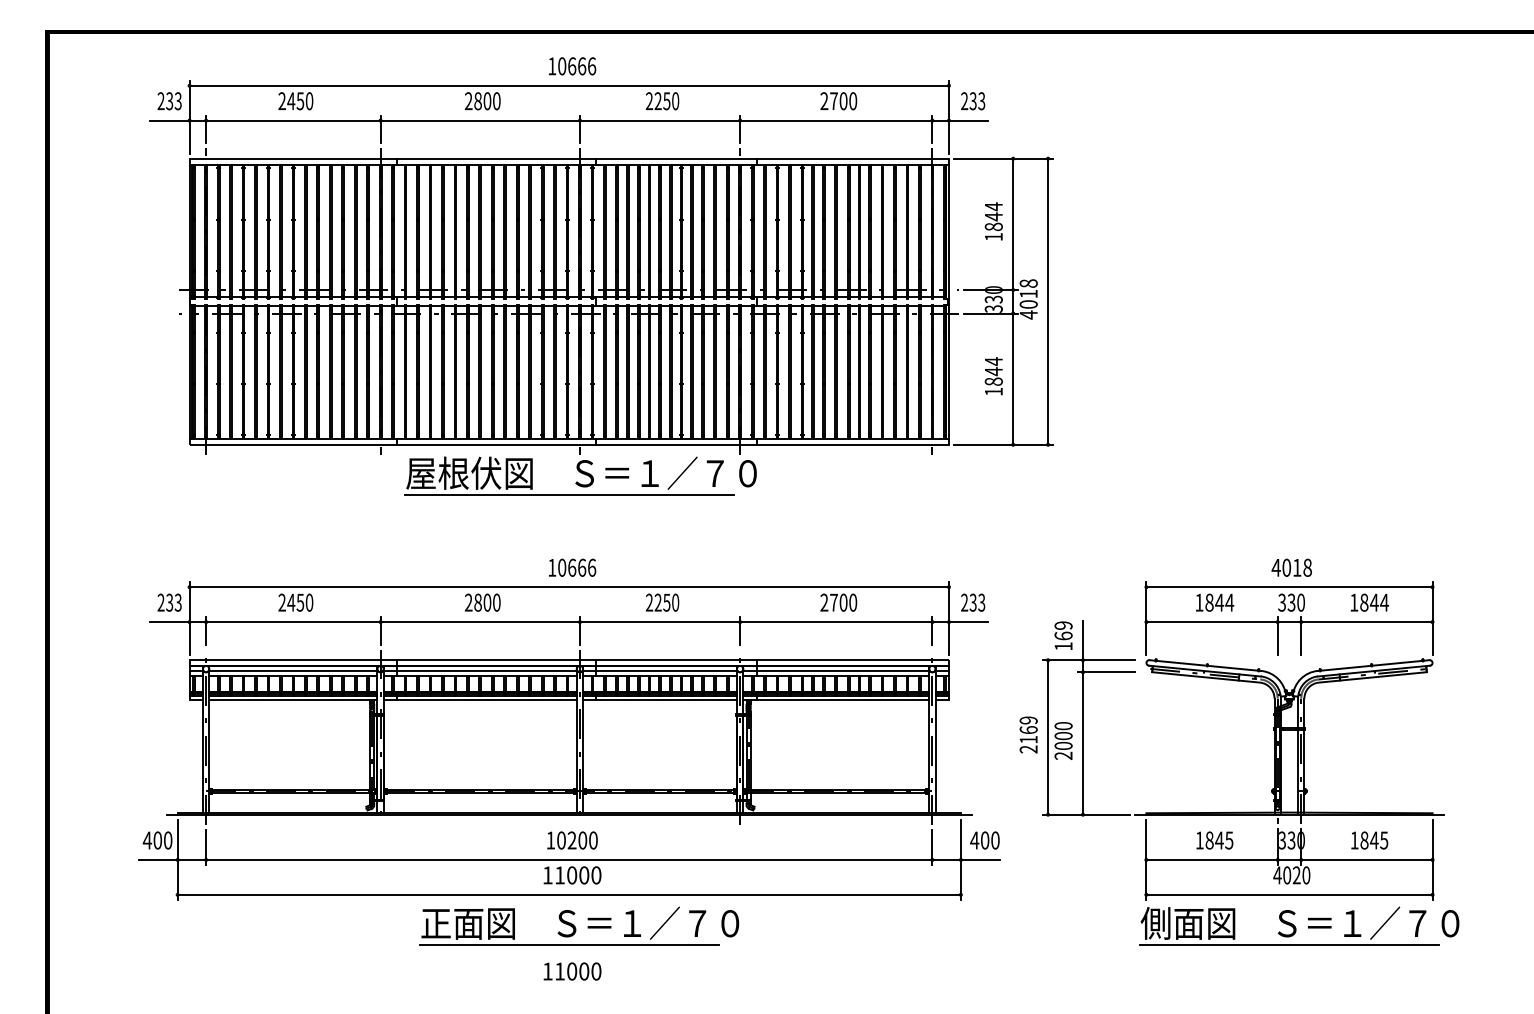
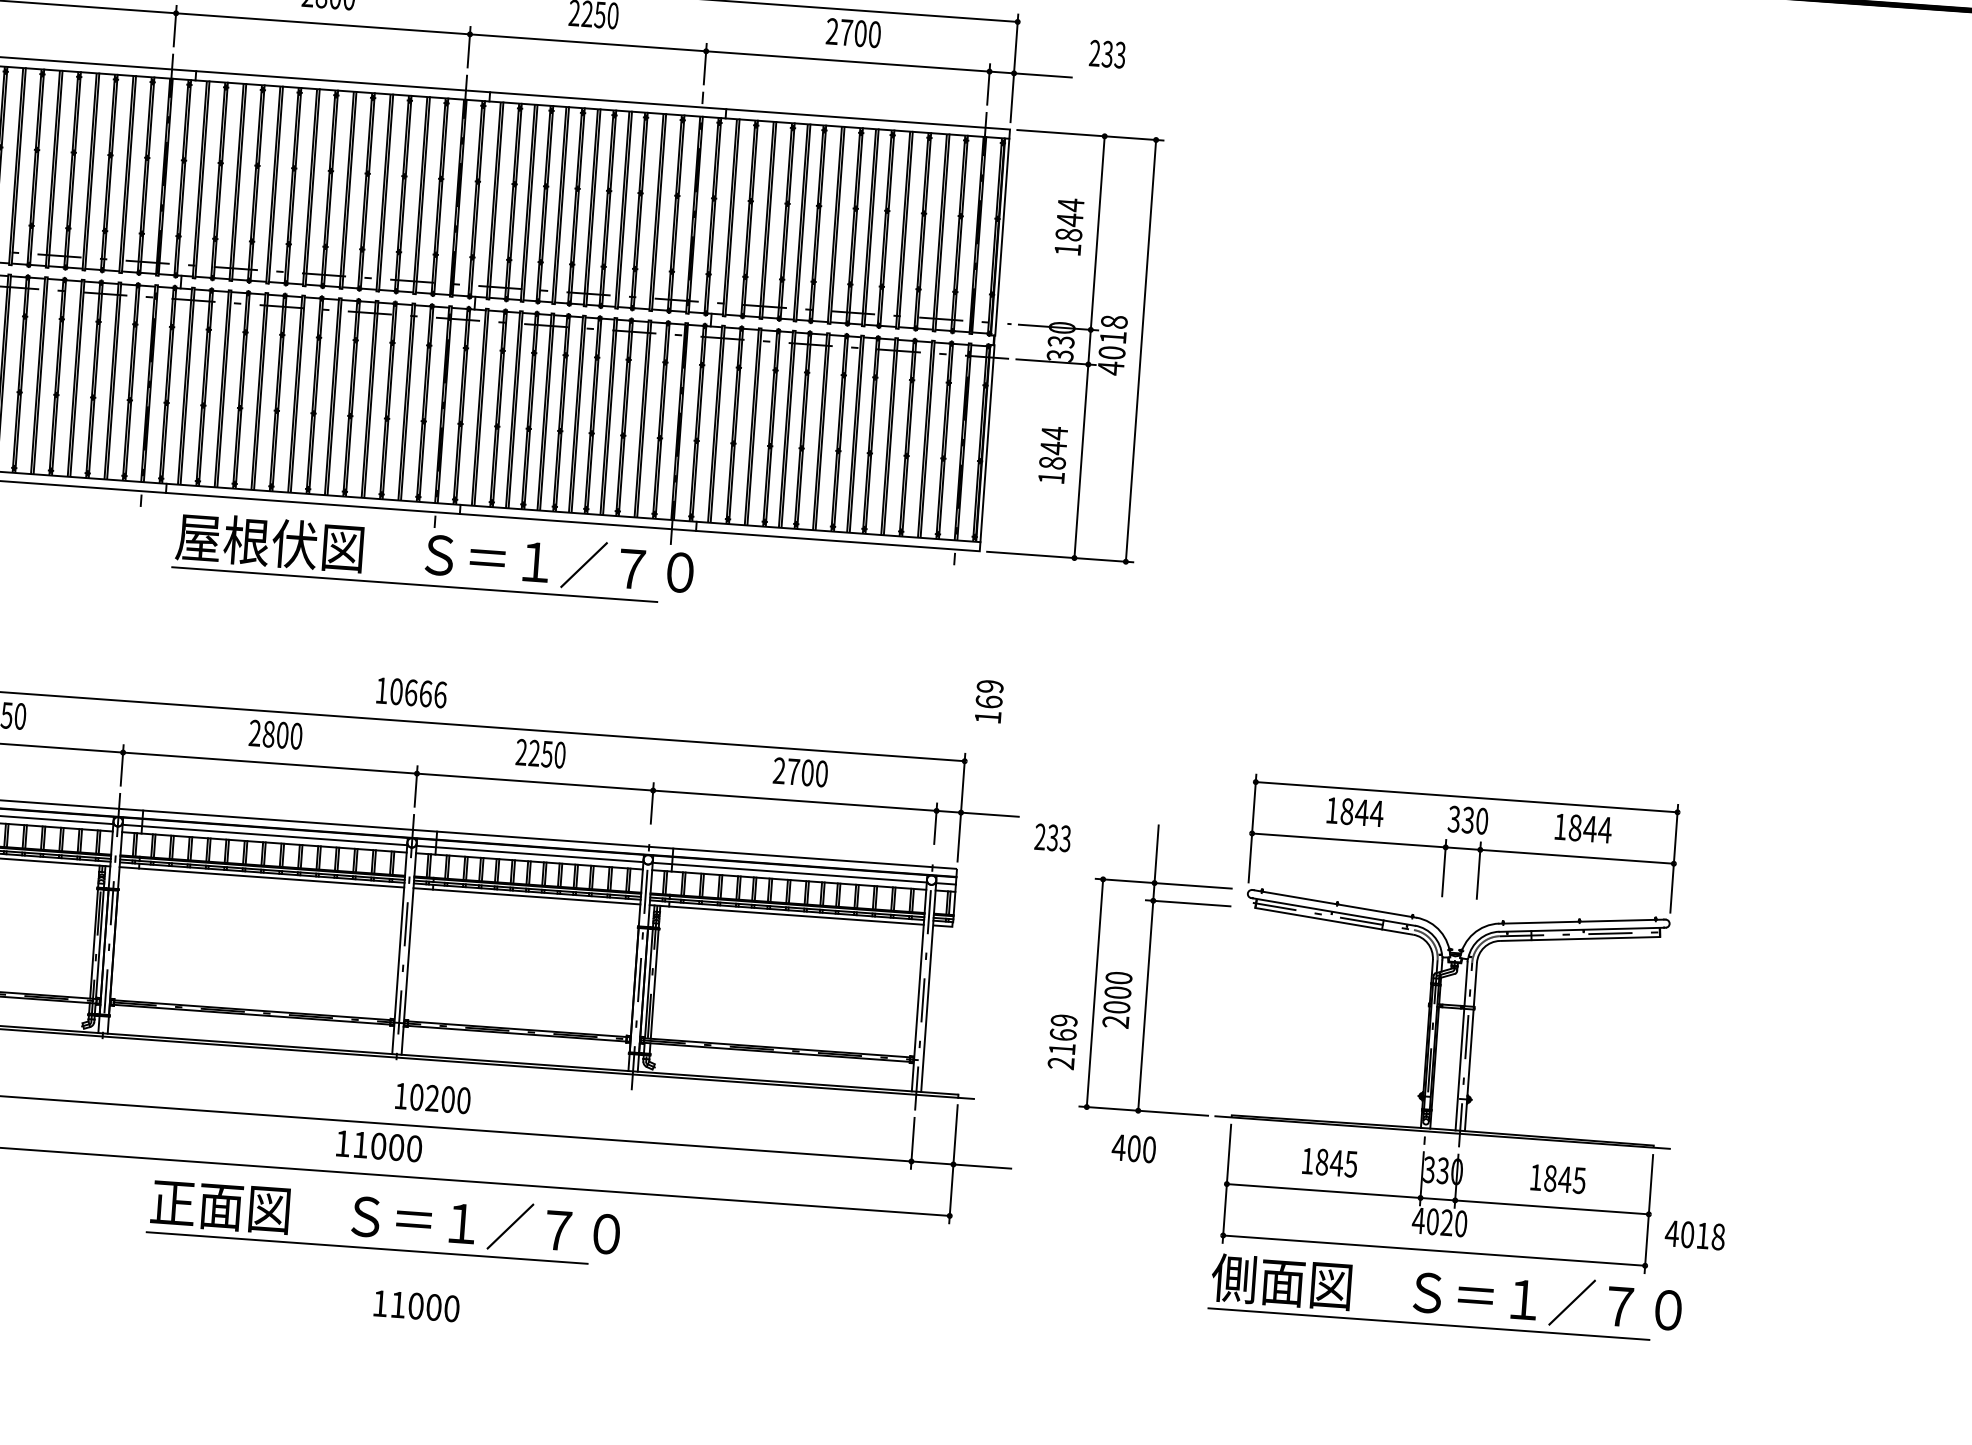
text: (973, 101) -> (1108, 54), moved
text: (1291, 567) -> (1694, 1234), moved
text: (973, 602) -> (1053, 837), moved
text: (1063, 635) -> (989, 701), moved
text: (1028, 734) -> (1062, 1041), moved
text: (572, 840) -> (433, 1098), moved
text: (984, 840) -> (1133, 1148), moved
text: (572, 971) -> (416, 1306), moved

